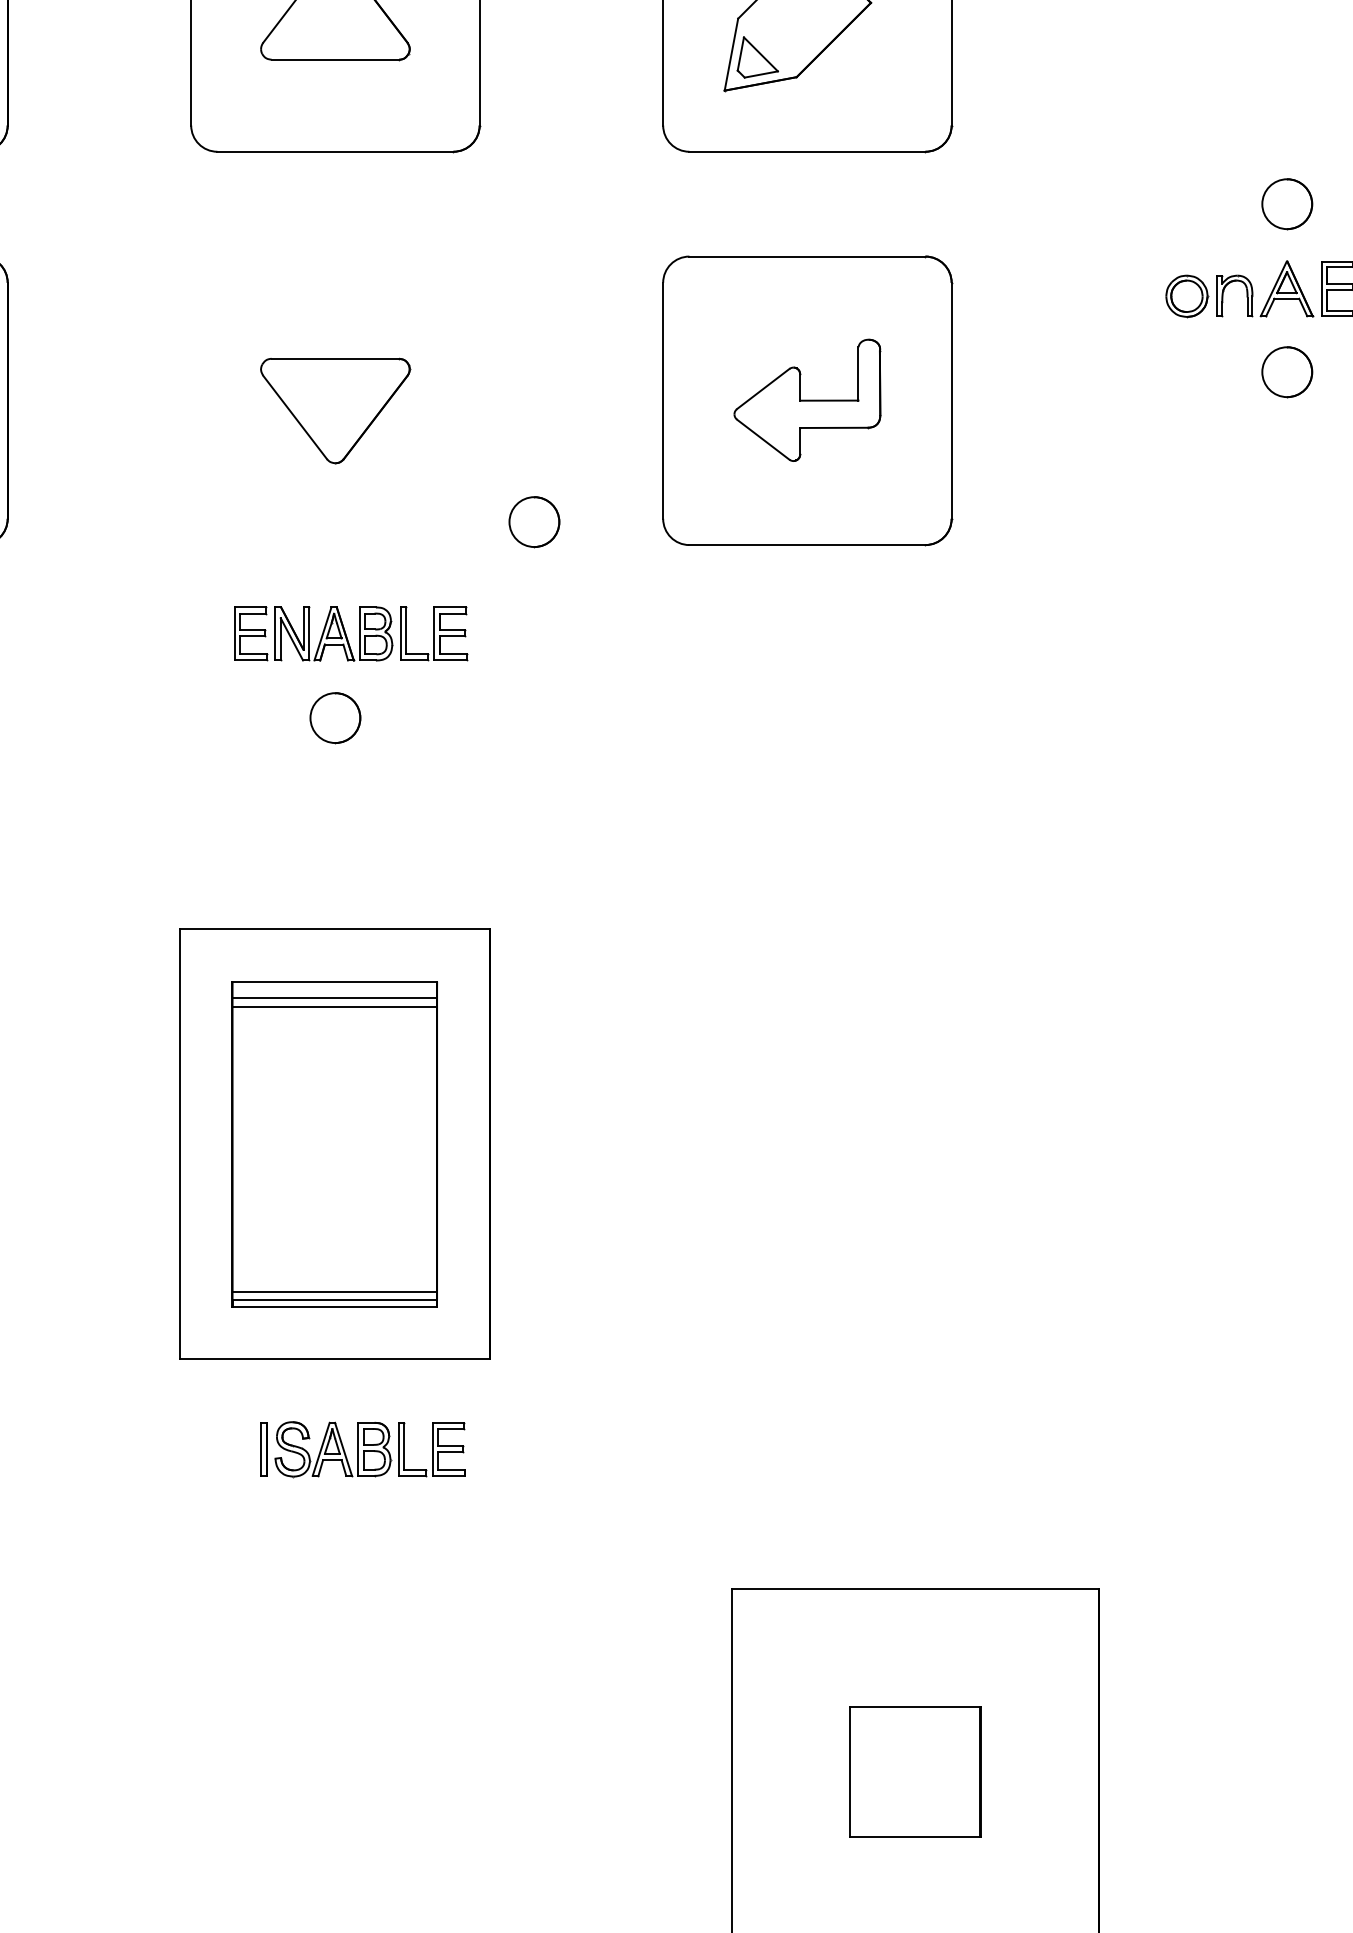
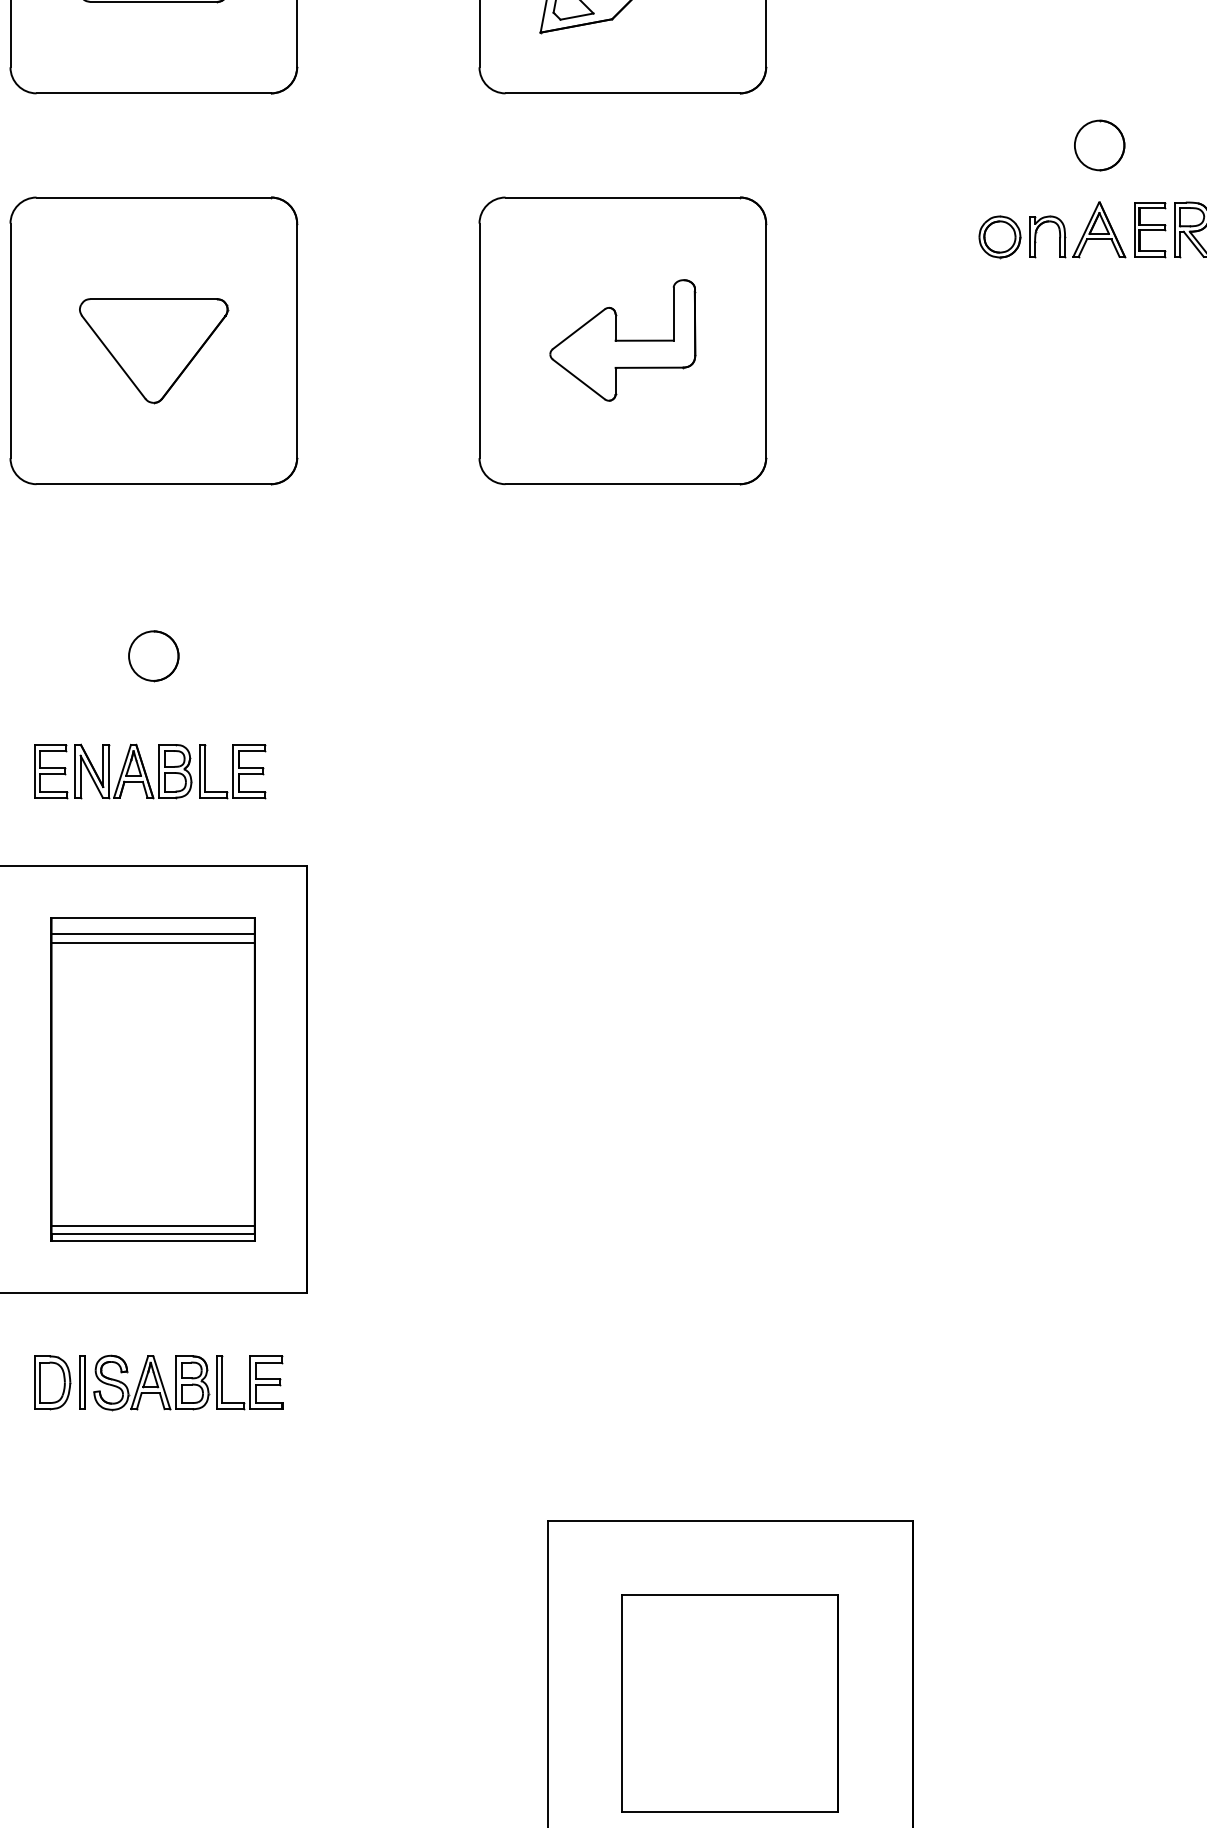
part: (1287, 372) -> (1099, 312), removed
part: (335, 400) -> (153, 340), added
part: (534, 522) -> (351, 461), removed
part: (351, 633) -> (150, 770), moved
part: (233, 1449) -> (52, 1382), added
part: (914, 1771) -> (729, 1702), size x1.67

